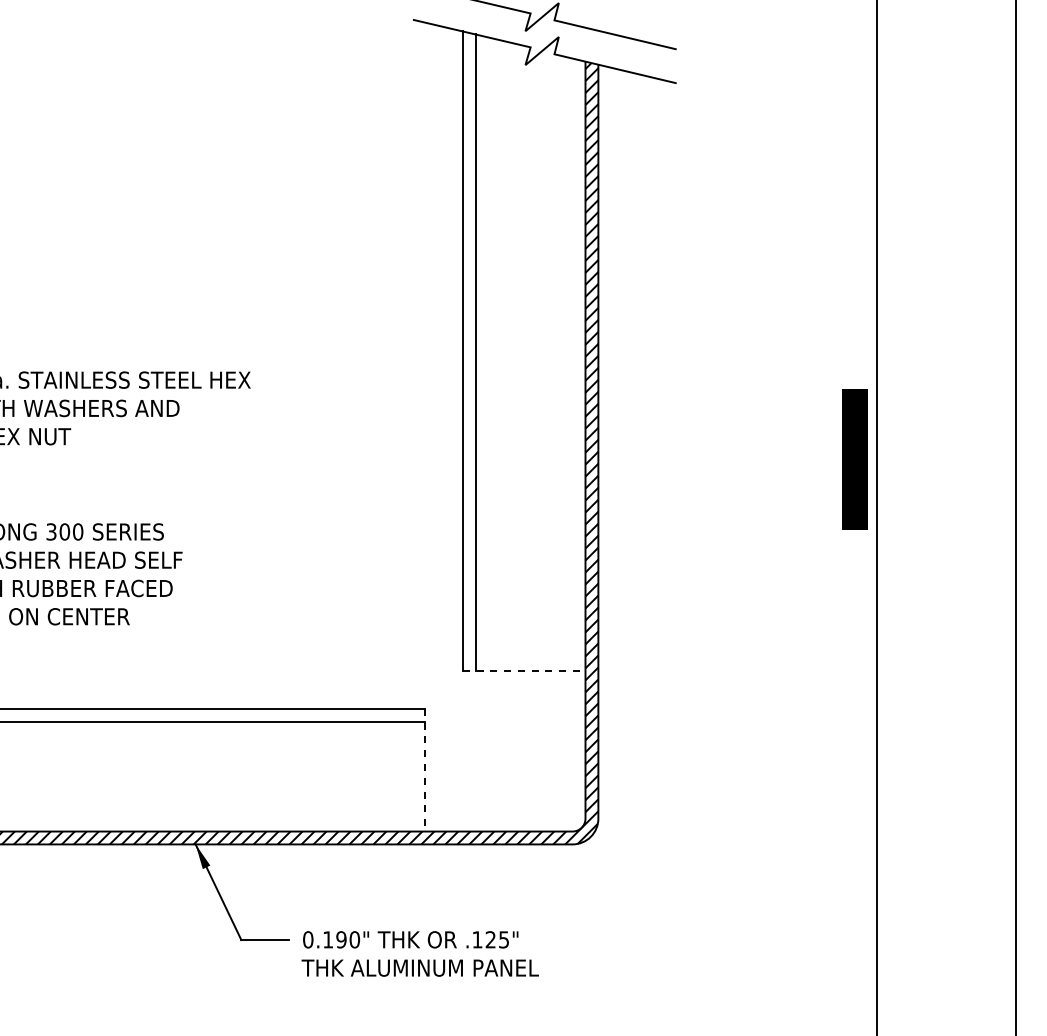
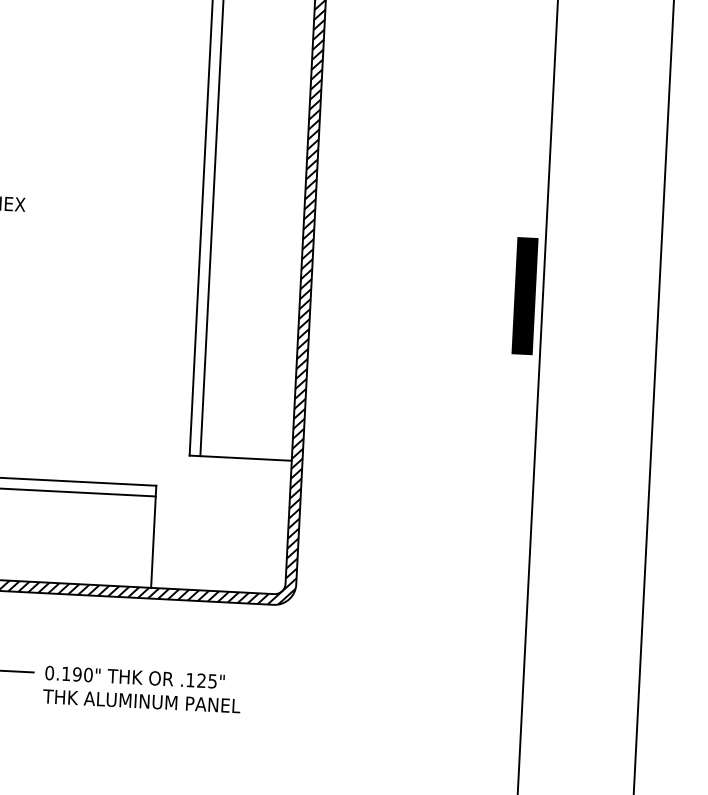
line: (524, 670) -> (241, 458), dashed -> solid
line: (424, 770) -> (153, 537), dashed -> solid

